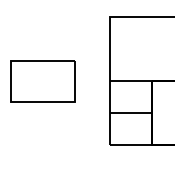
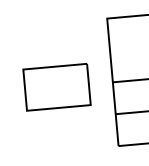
part: (42, 81) -> (56, 87), moved

